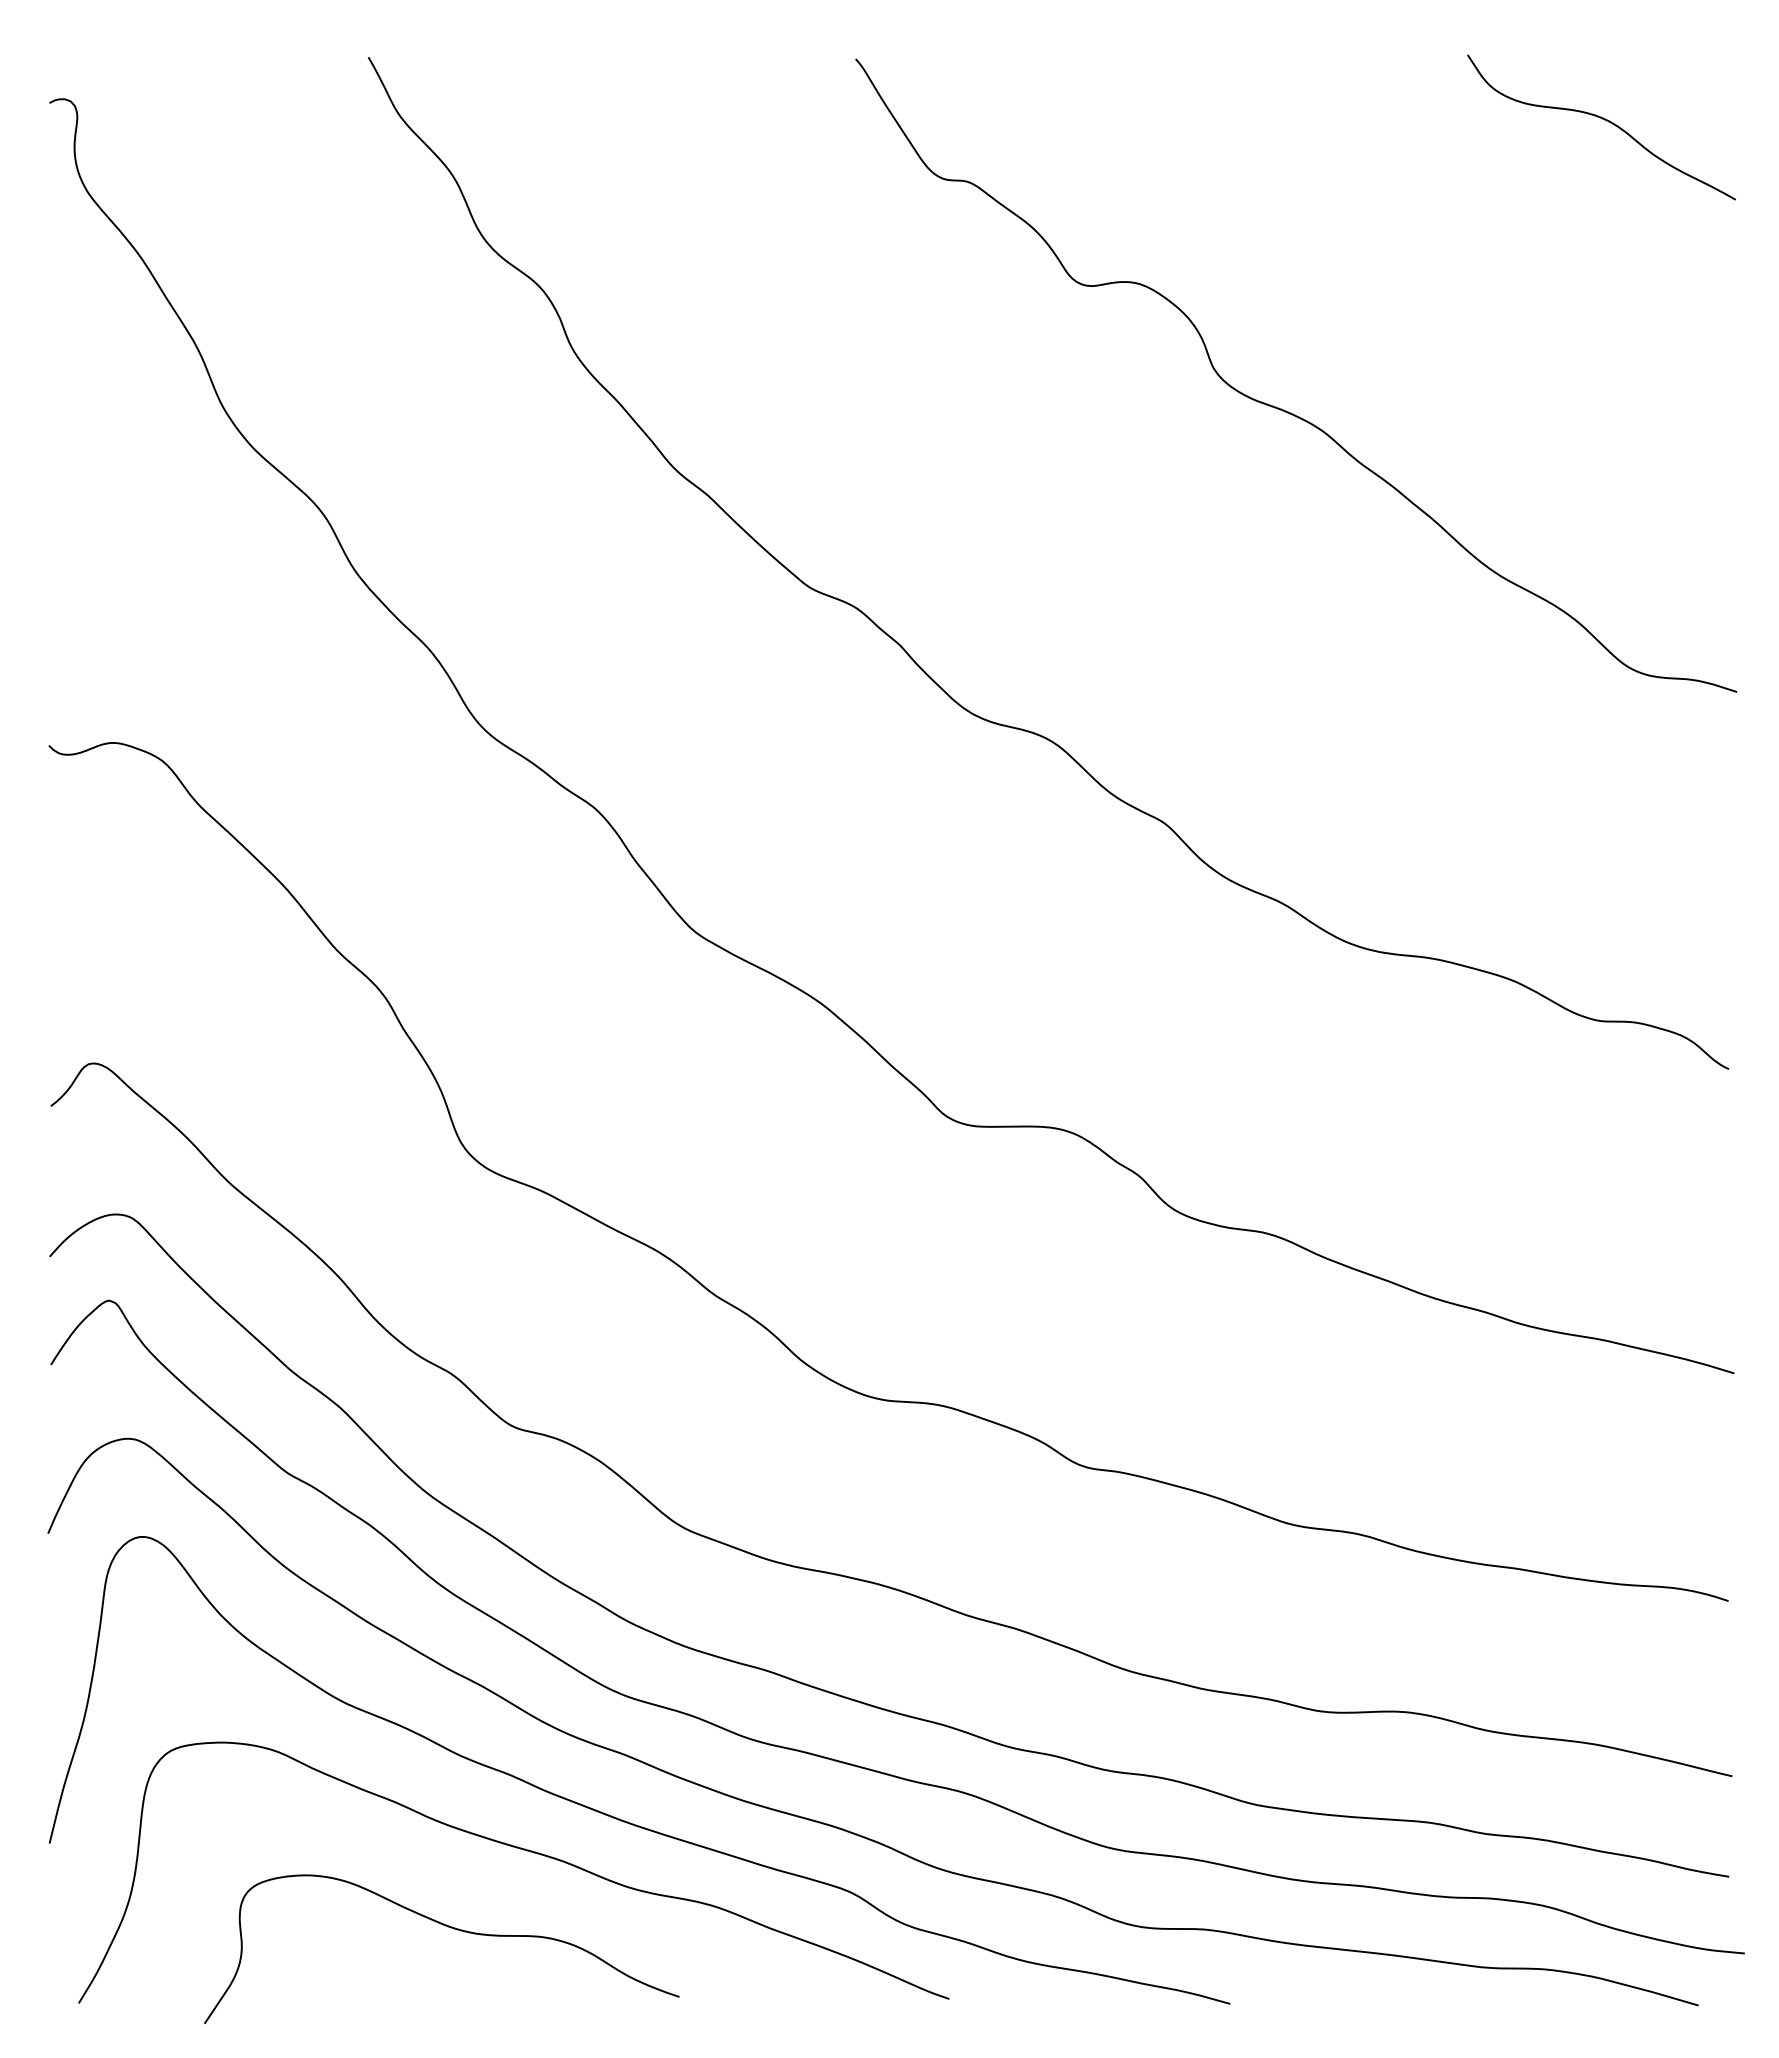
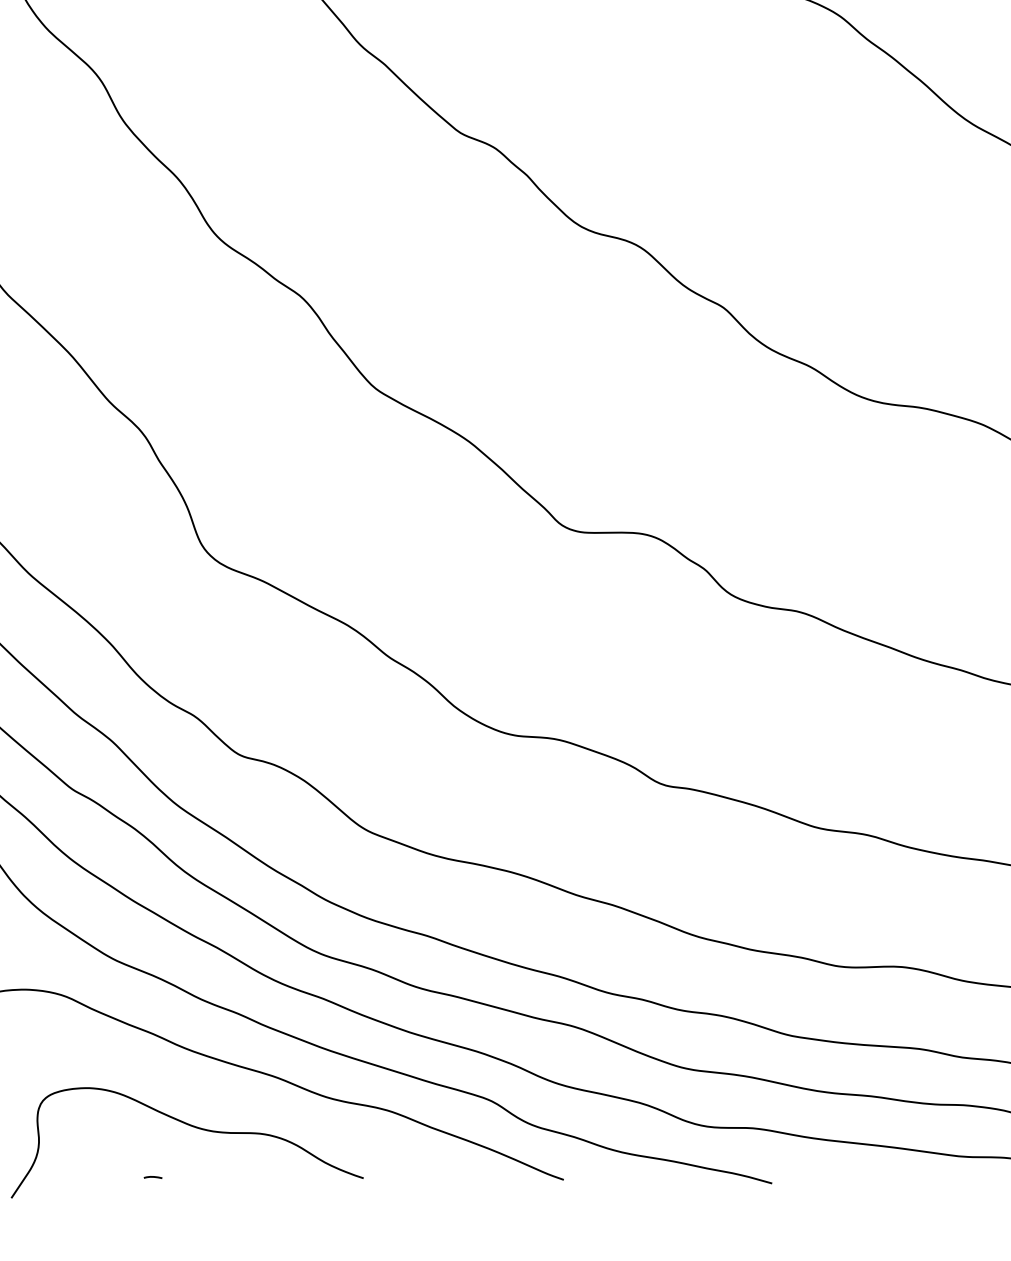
curve: (395, 1995) -> (152, 1177), added

